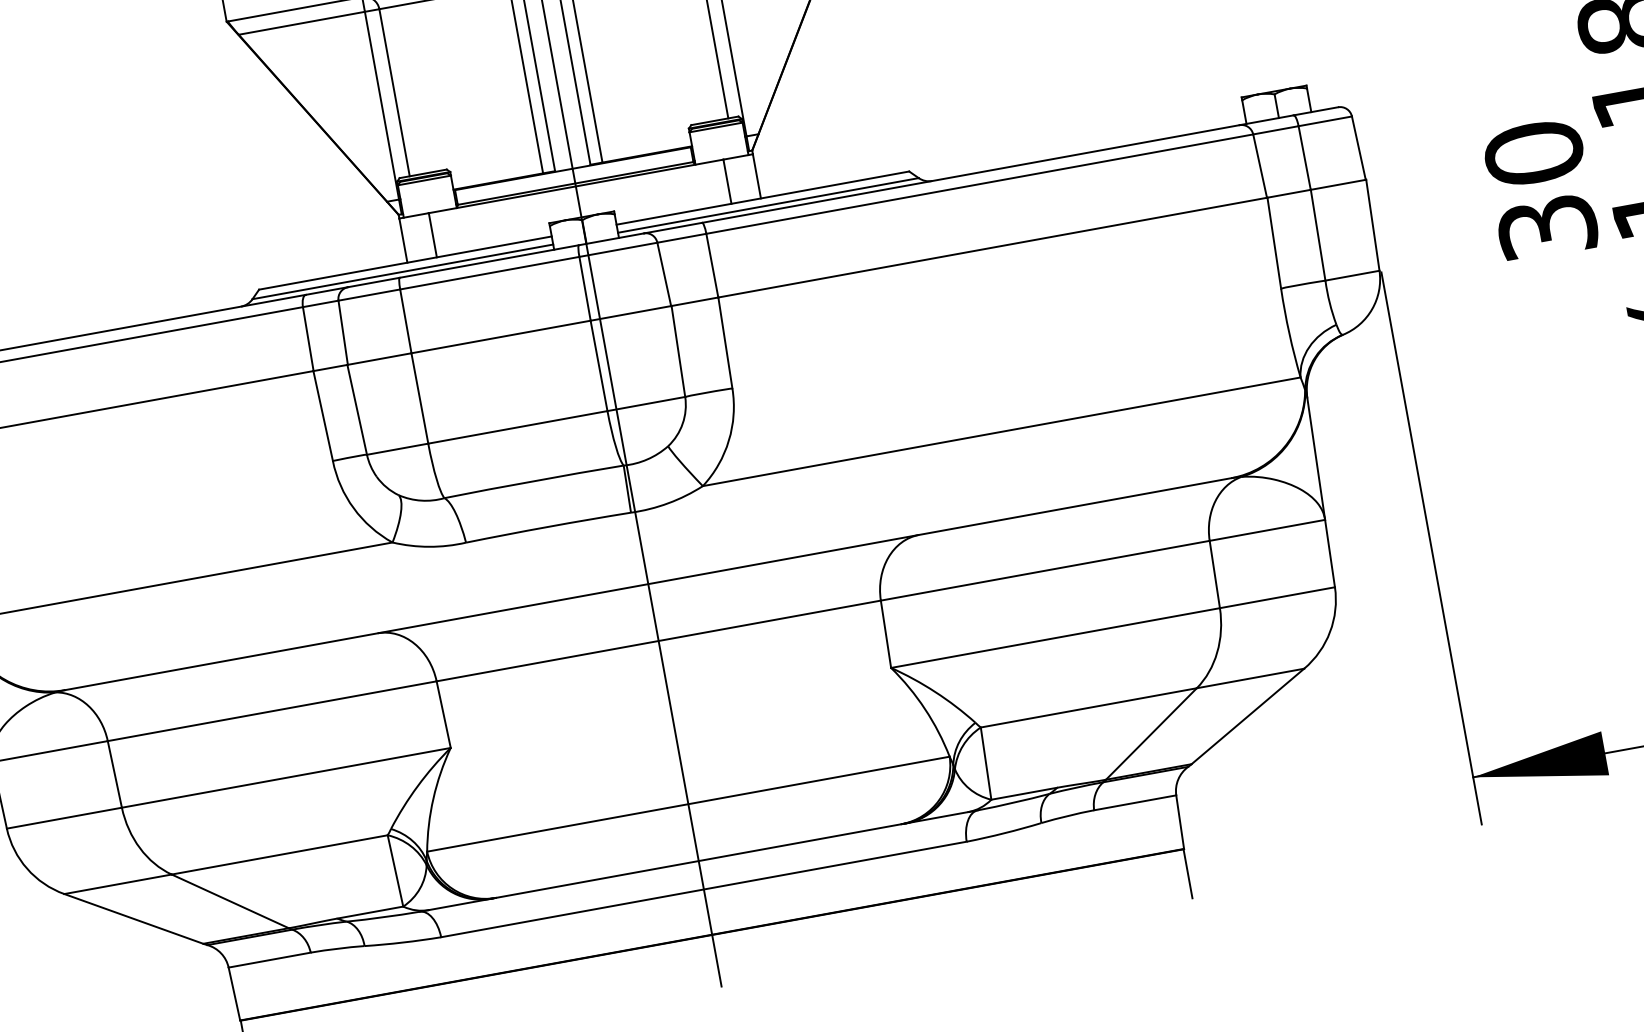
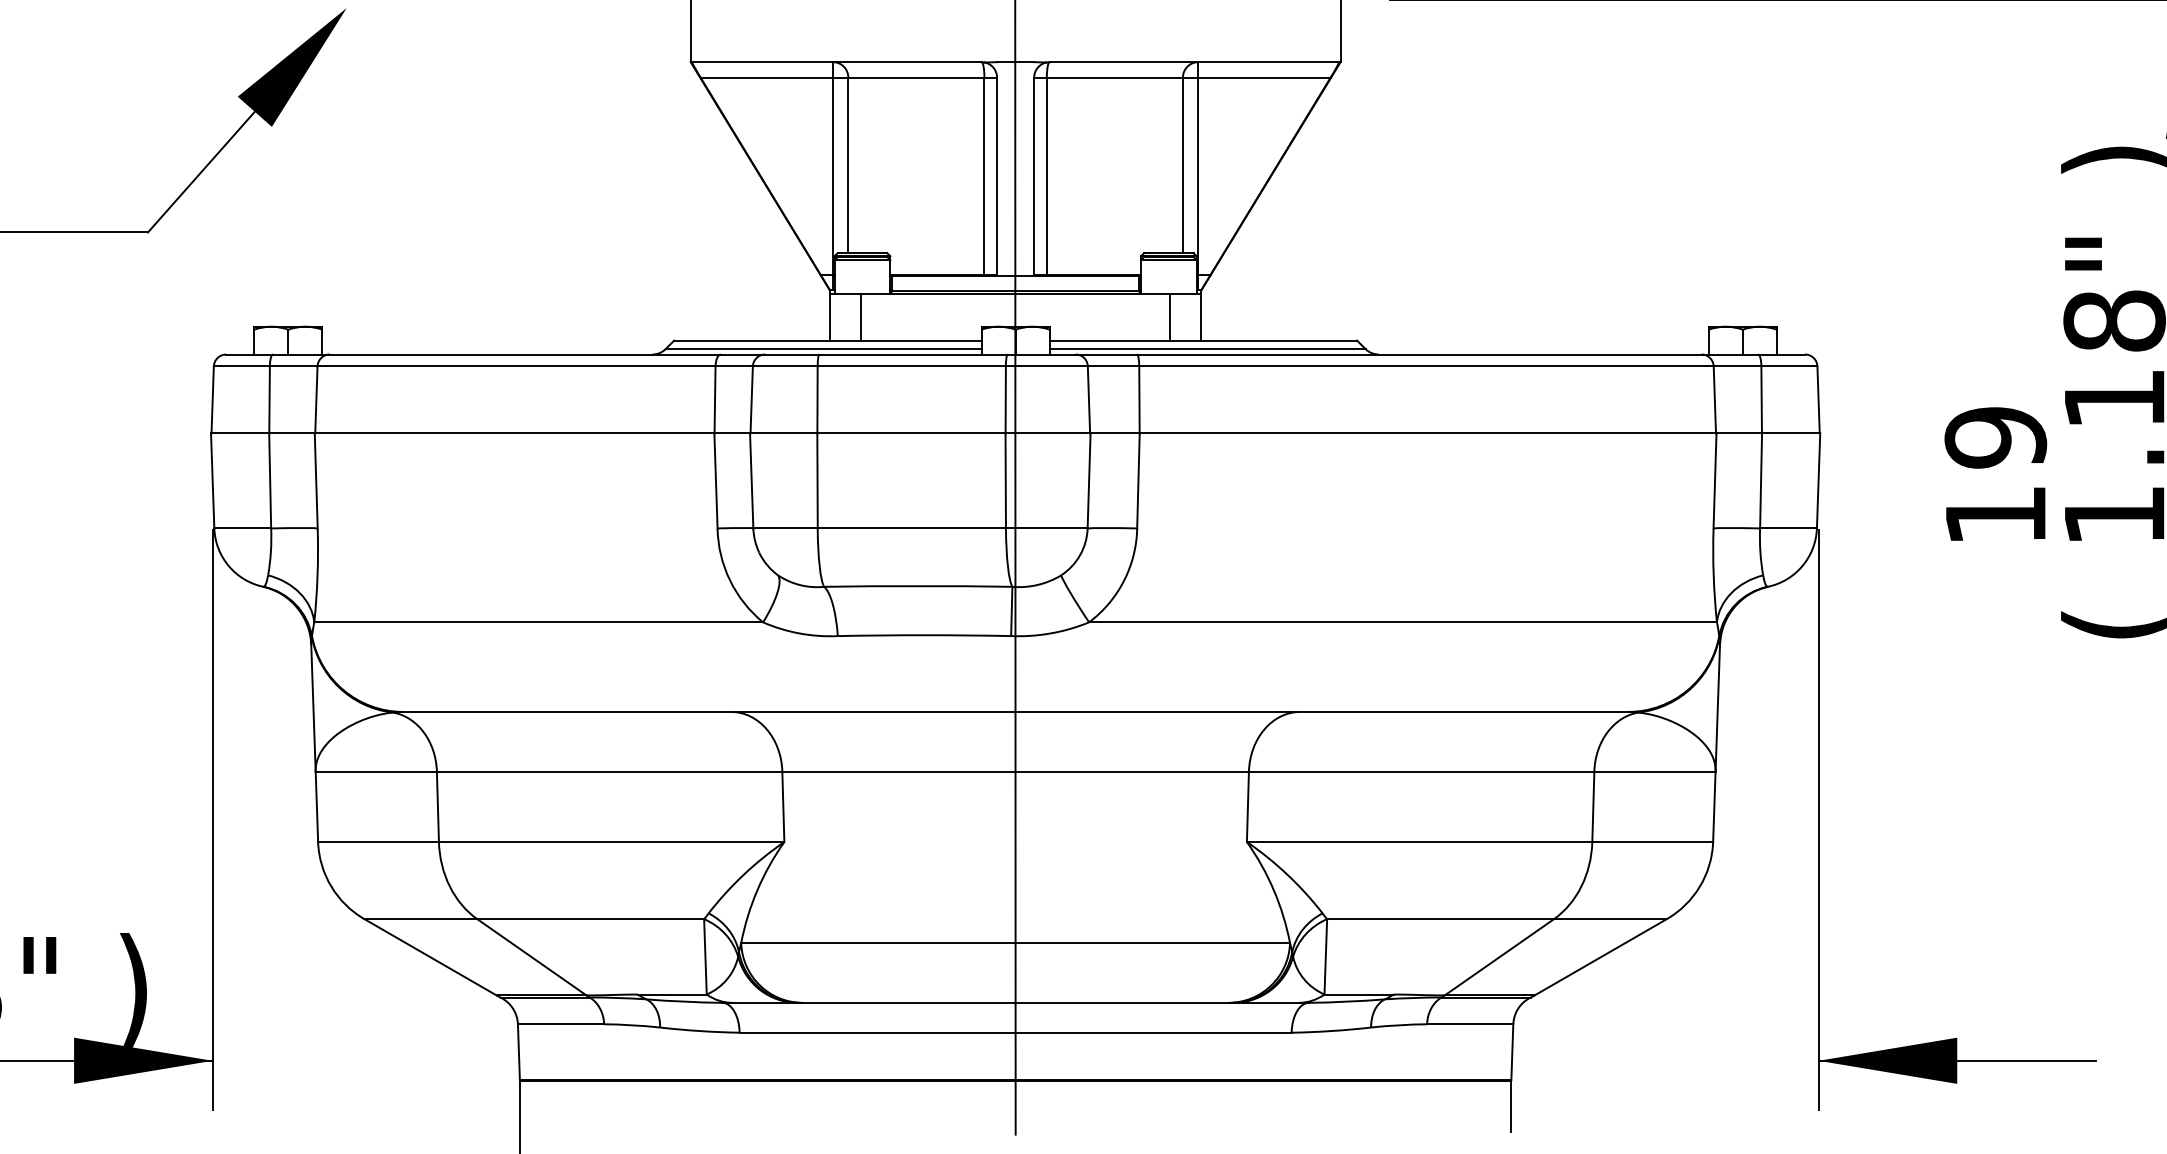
text: (1540, 189) -> (1995, 475), 30 -> 19

